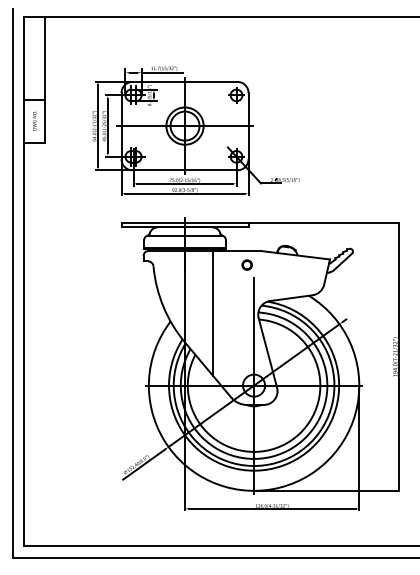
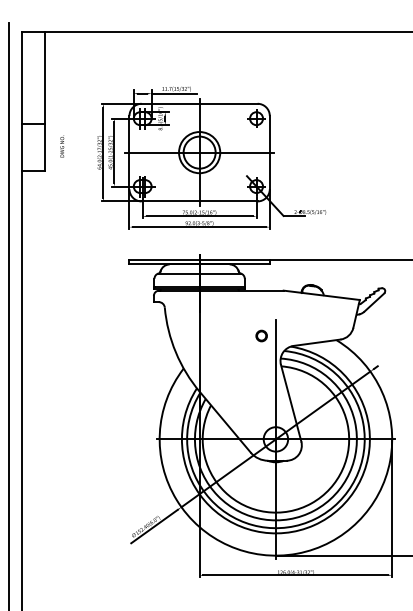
text: (34, 120) -> (62, 146), moved
part: (246, 264) -> (260, 335), moved
line: (213, 313) -> (231, 359), removed

